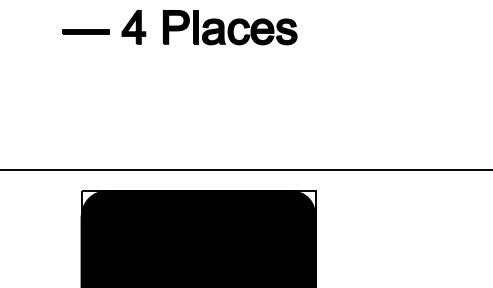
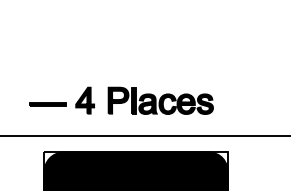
part: (179, 27) -> (121, 100), moved

